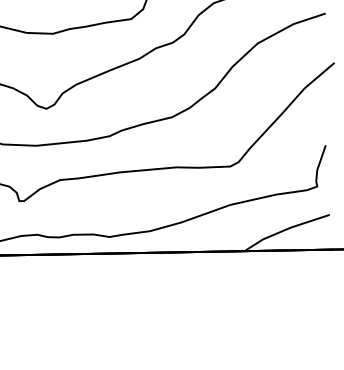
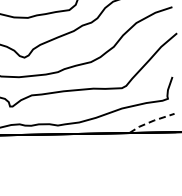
line: (286, 229) -> (151, 121), solid -> dashed

